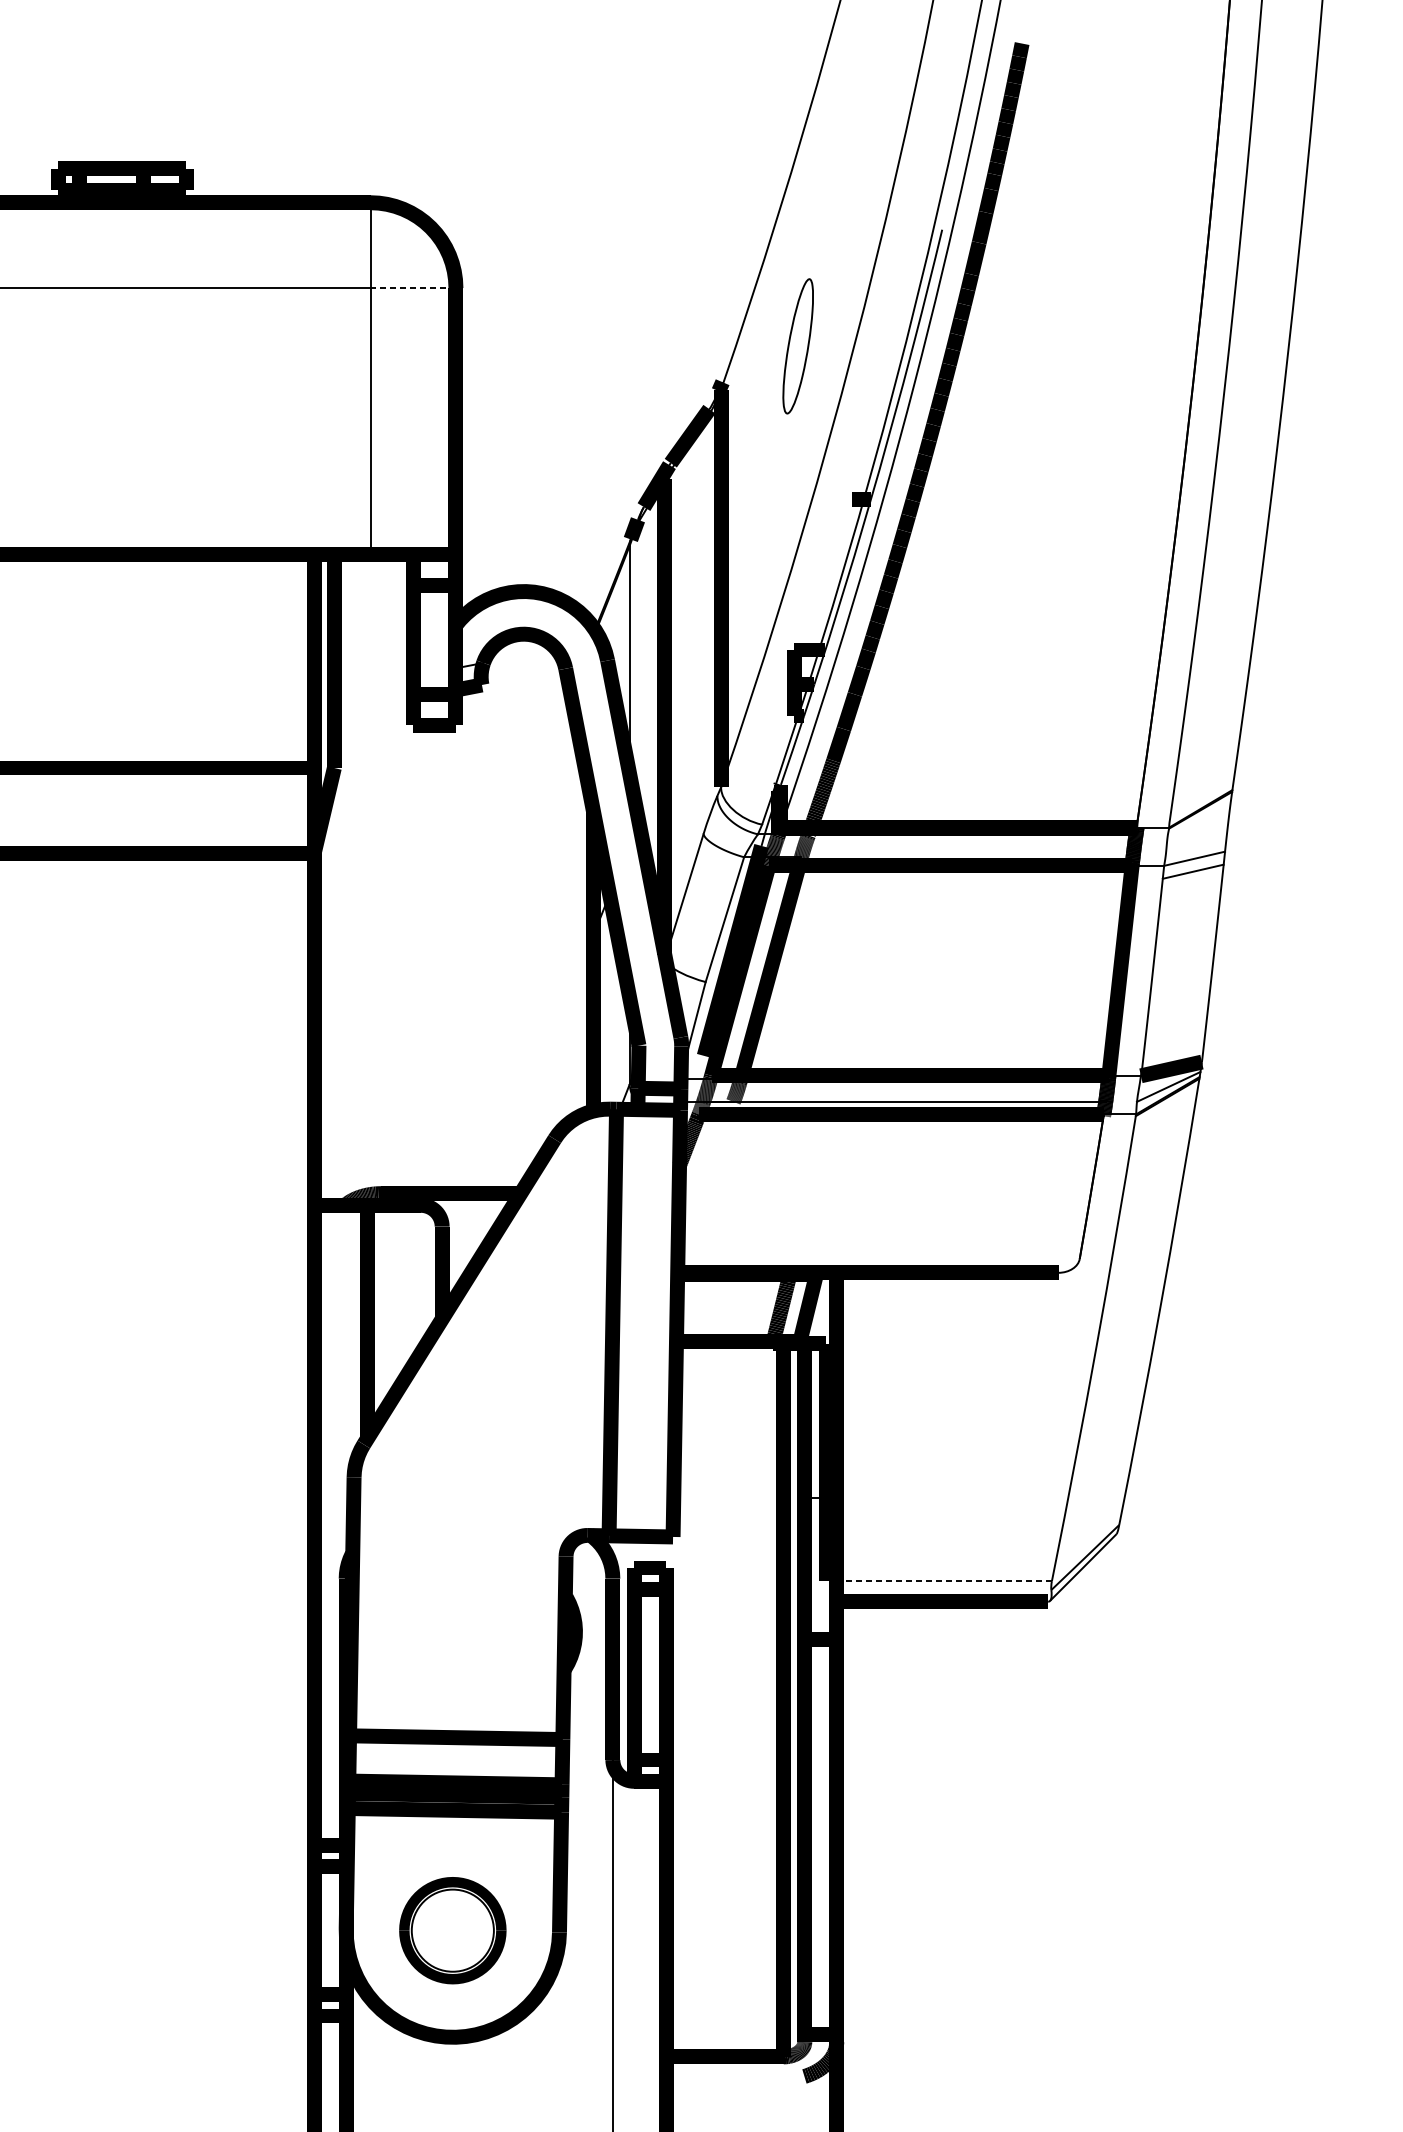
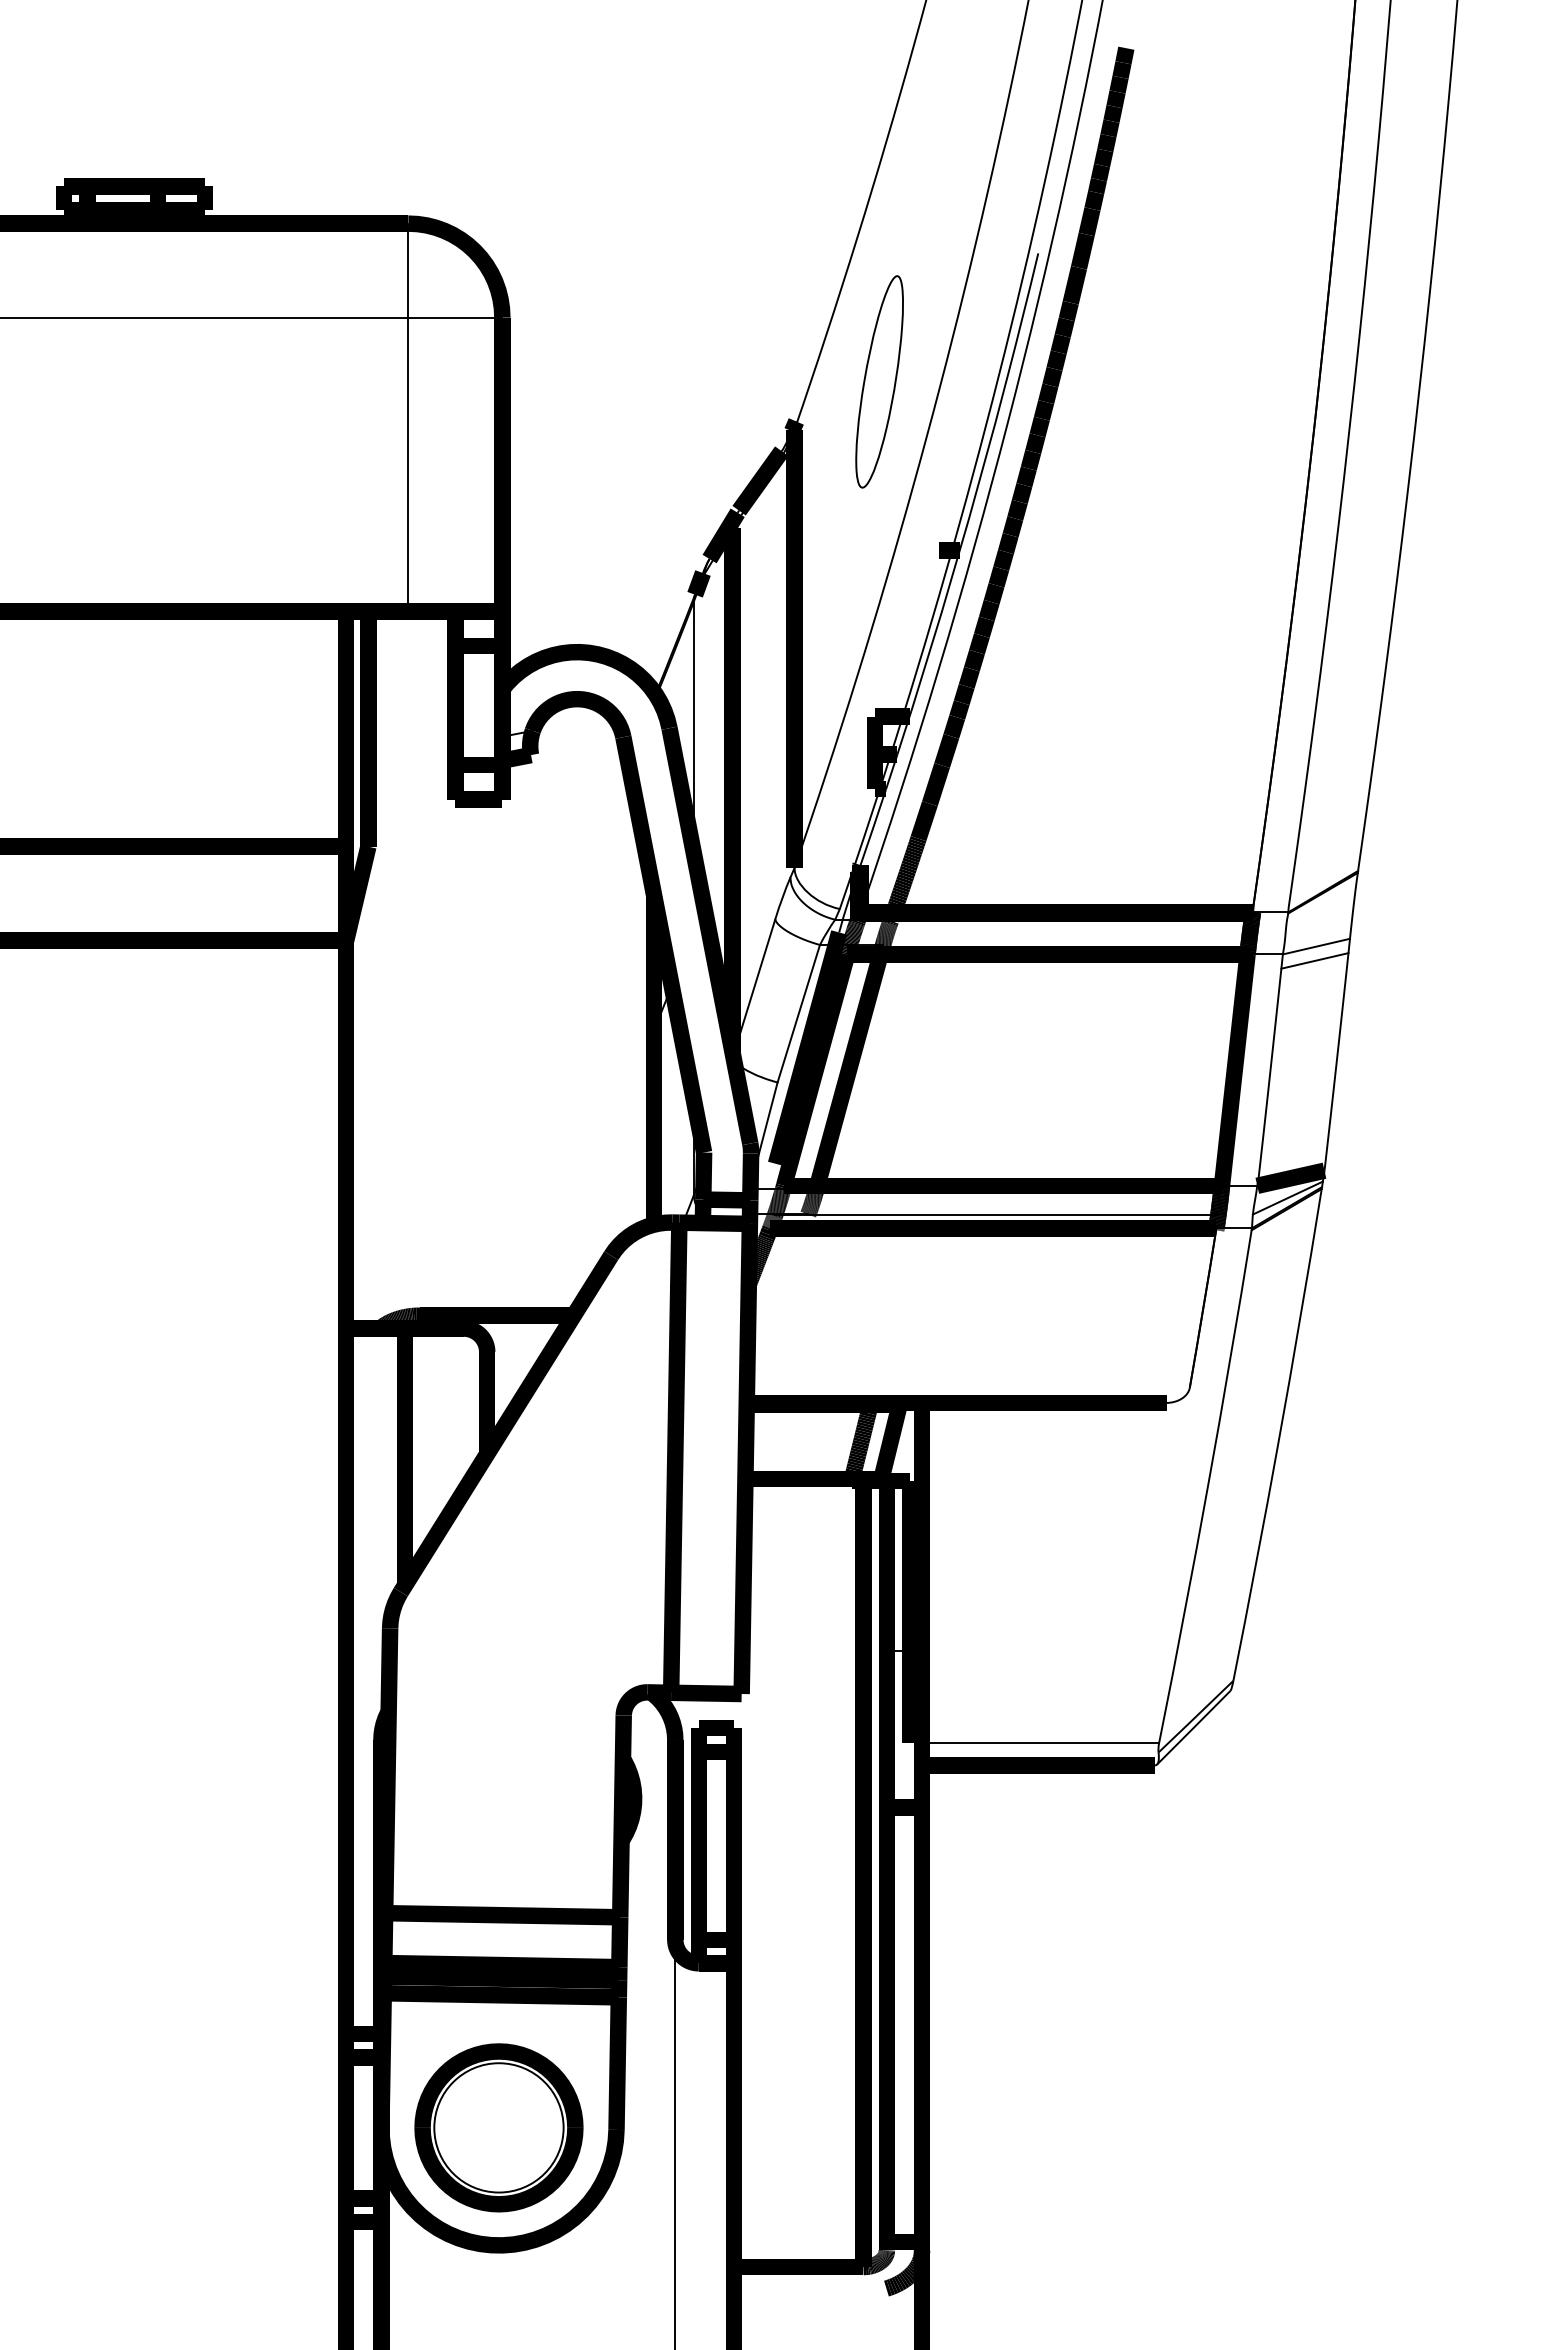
line: (412, 287) -> (454, 317), dashed -> solid
part: (798, 345) -> (879, 381), size x1.43
line: (944, 1581) -> (1040, 1743), dashed -> solid
part: (452, 1930) -> (498, 2127), size x1.43

